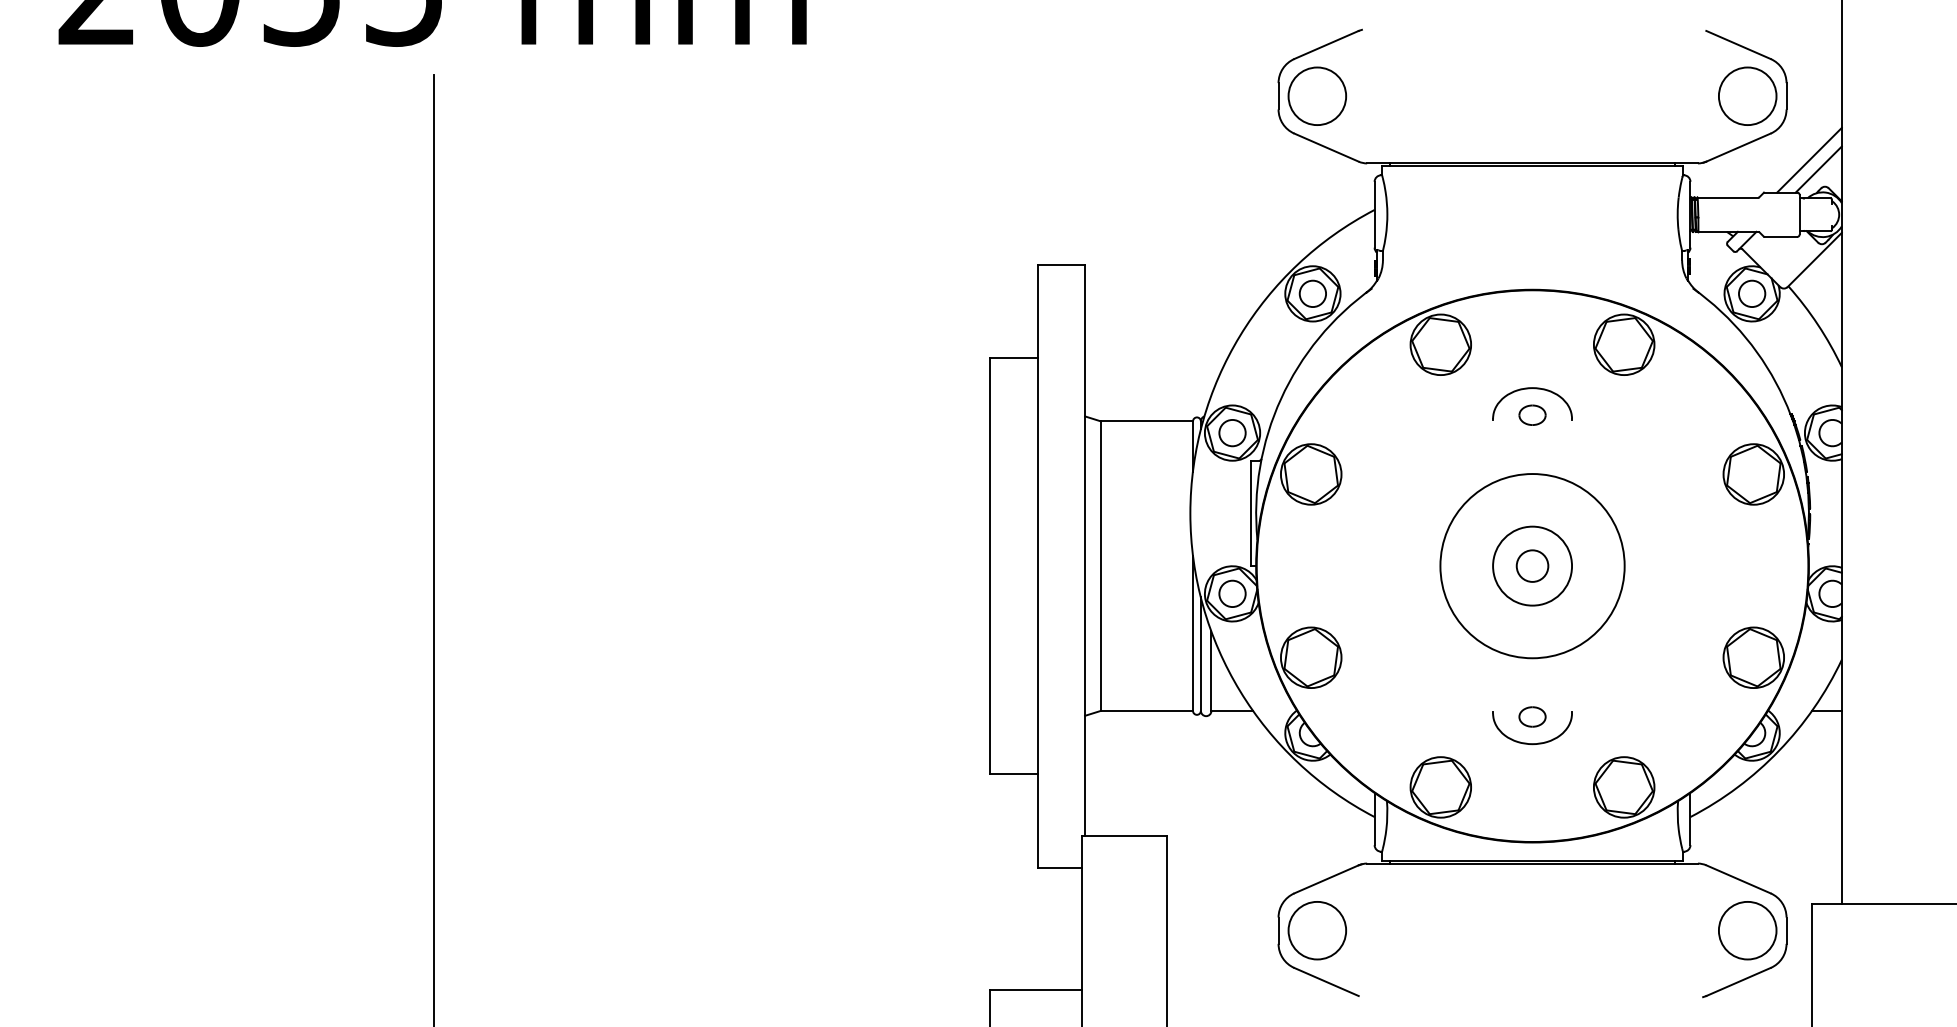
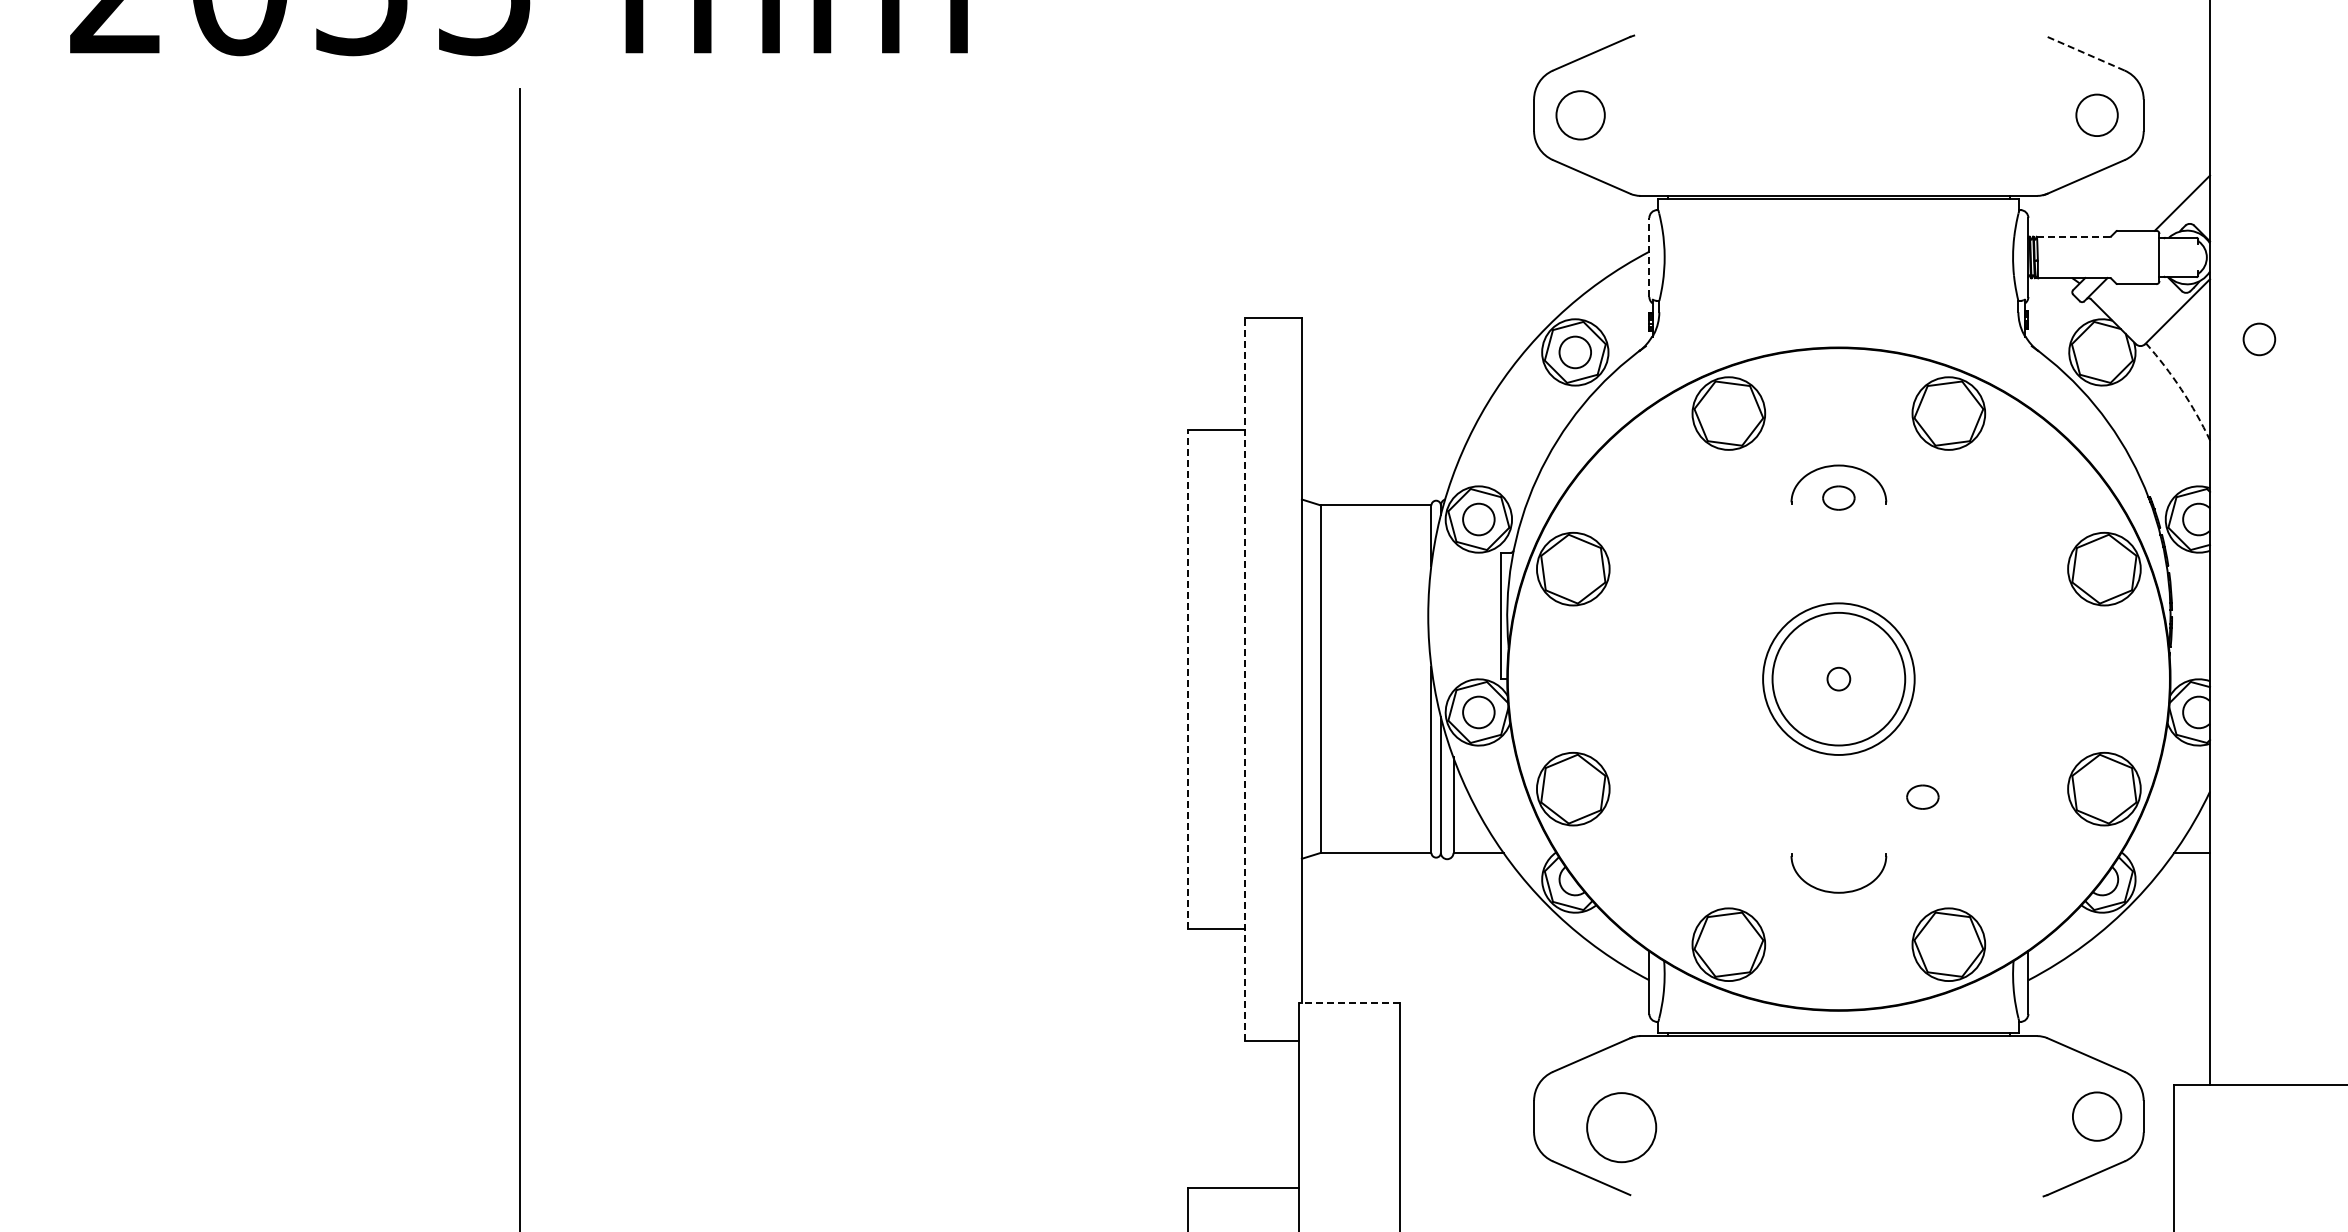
line: (1738, 44) -> (2085, 53), solid -> dashed
circle: (1317, 95) -> (1580, 114), size x0.7
circle: (1747, 95) -> (2096, 114), size x0.6
line: (1809, 159) -> (2171, 191), removed
line: (1728, 197) -> (2073, 236), solid -> dashed
line: (1374, 214) -> (1649, 257), solid -> dashed
circle: (1752, 293) -> (2259, 339), moved
arc: (1818, 324) -> (2181, 389), solid -> dashed
circle: (1532, 565) -> (1838, 678), size x0.6
circle: (1532, 565) -> (1838, 678), size x1.6
line: (990, 566) -> (1188, 679), solid -> dashed
line: (1038, 566) -> (1245, 679), solid -> dashed
circle: (1532, 566) -> (1838, 679), size x0.6
part: (1532, 716) -> (1922, 796), moved
line: (1124, 835) -> (1349, 1002), solid -> dashed
circle: (1317, 930) -> (1621, 1127), moved
circle: (1747, 930) -> (2096, 1116), size x0.7

